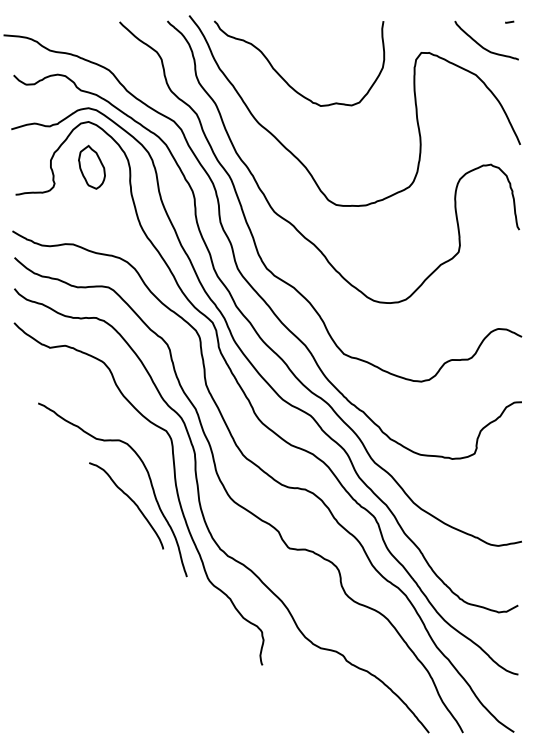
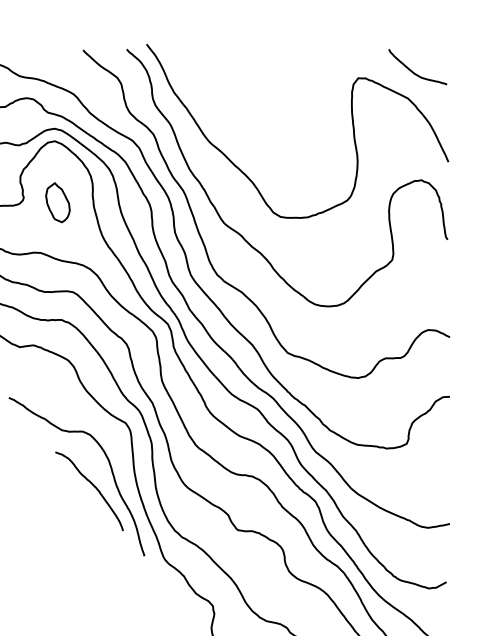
line: (509, 21) -> (438, 49), removed
curve: (283, 77) -> (232, 100), removed
part: (91, 166) -> (57, 201), moved

